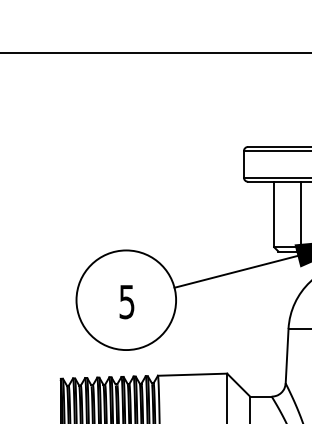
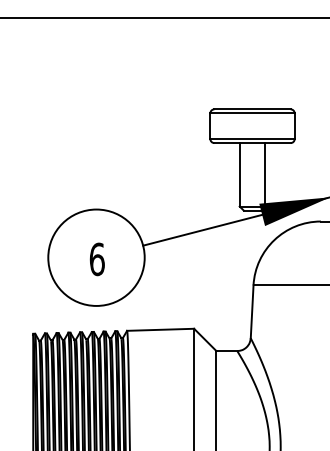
text: (126, 302) -> (96, 259), 5 -> 6

